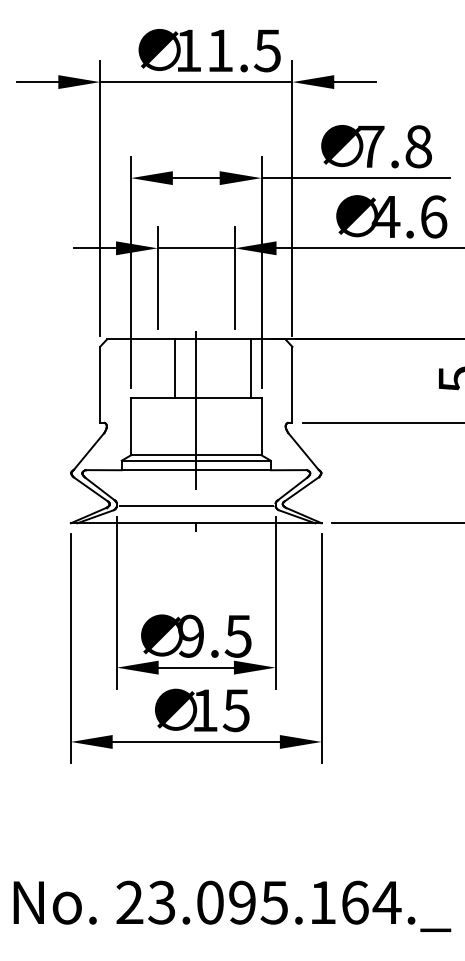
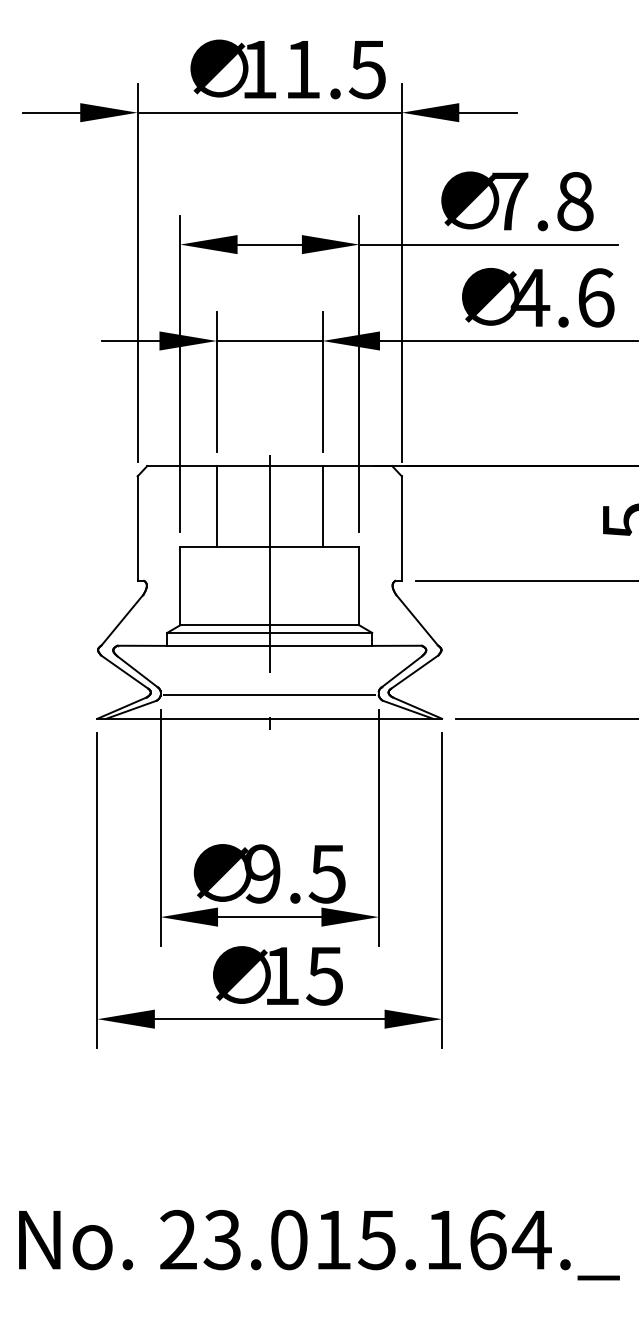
line: (174, 368) -> (216, 506), moved
line: (250, 368) -> (322, 506), moved
text: (242, 902) -> (333, 1239), 23.095.164._ -> 23.015.164._

